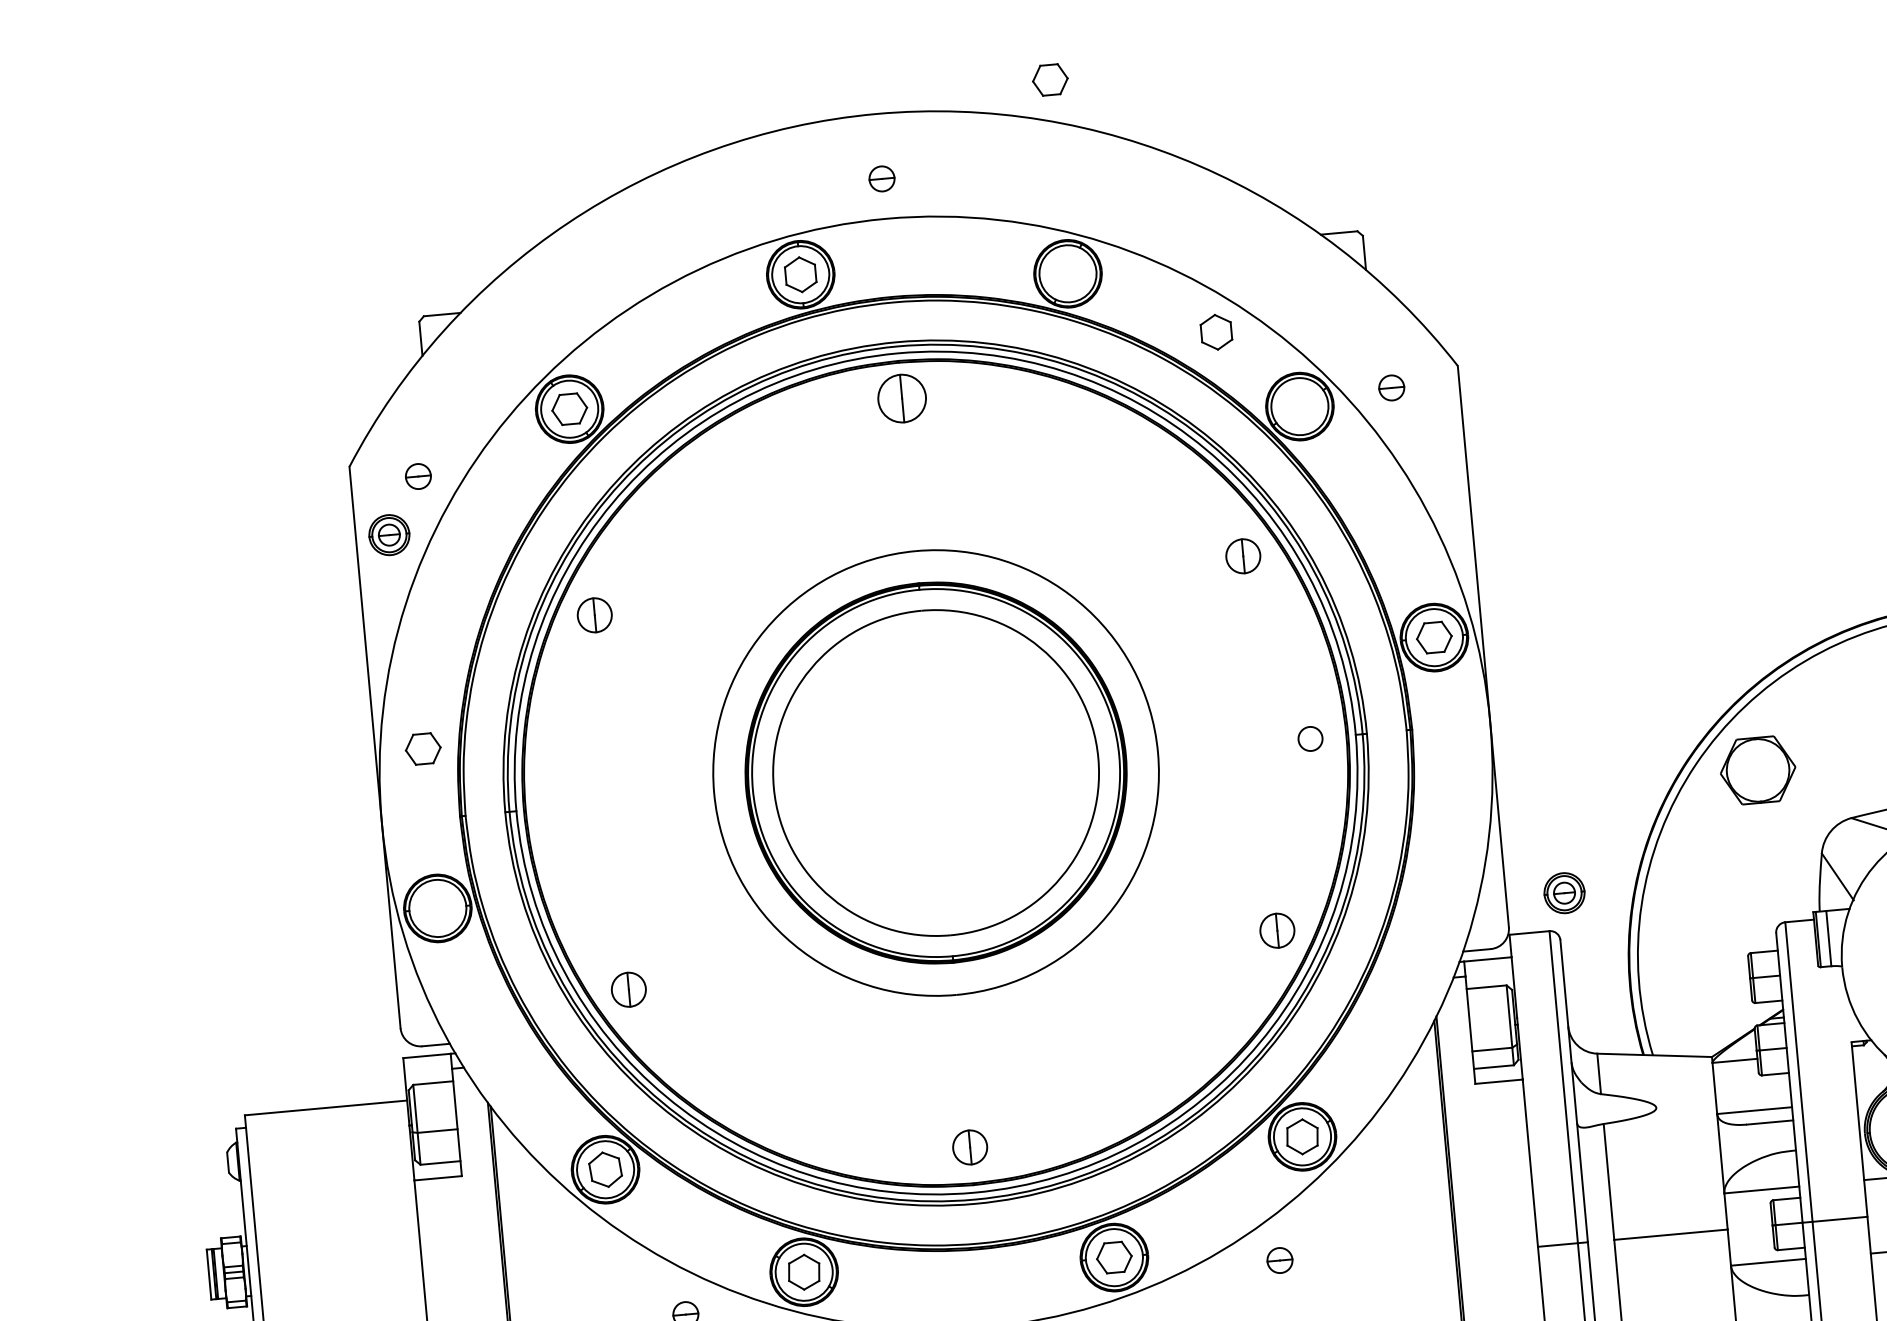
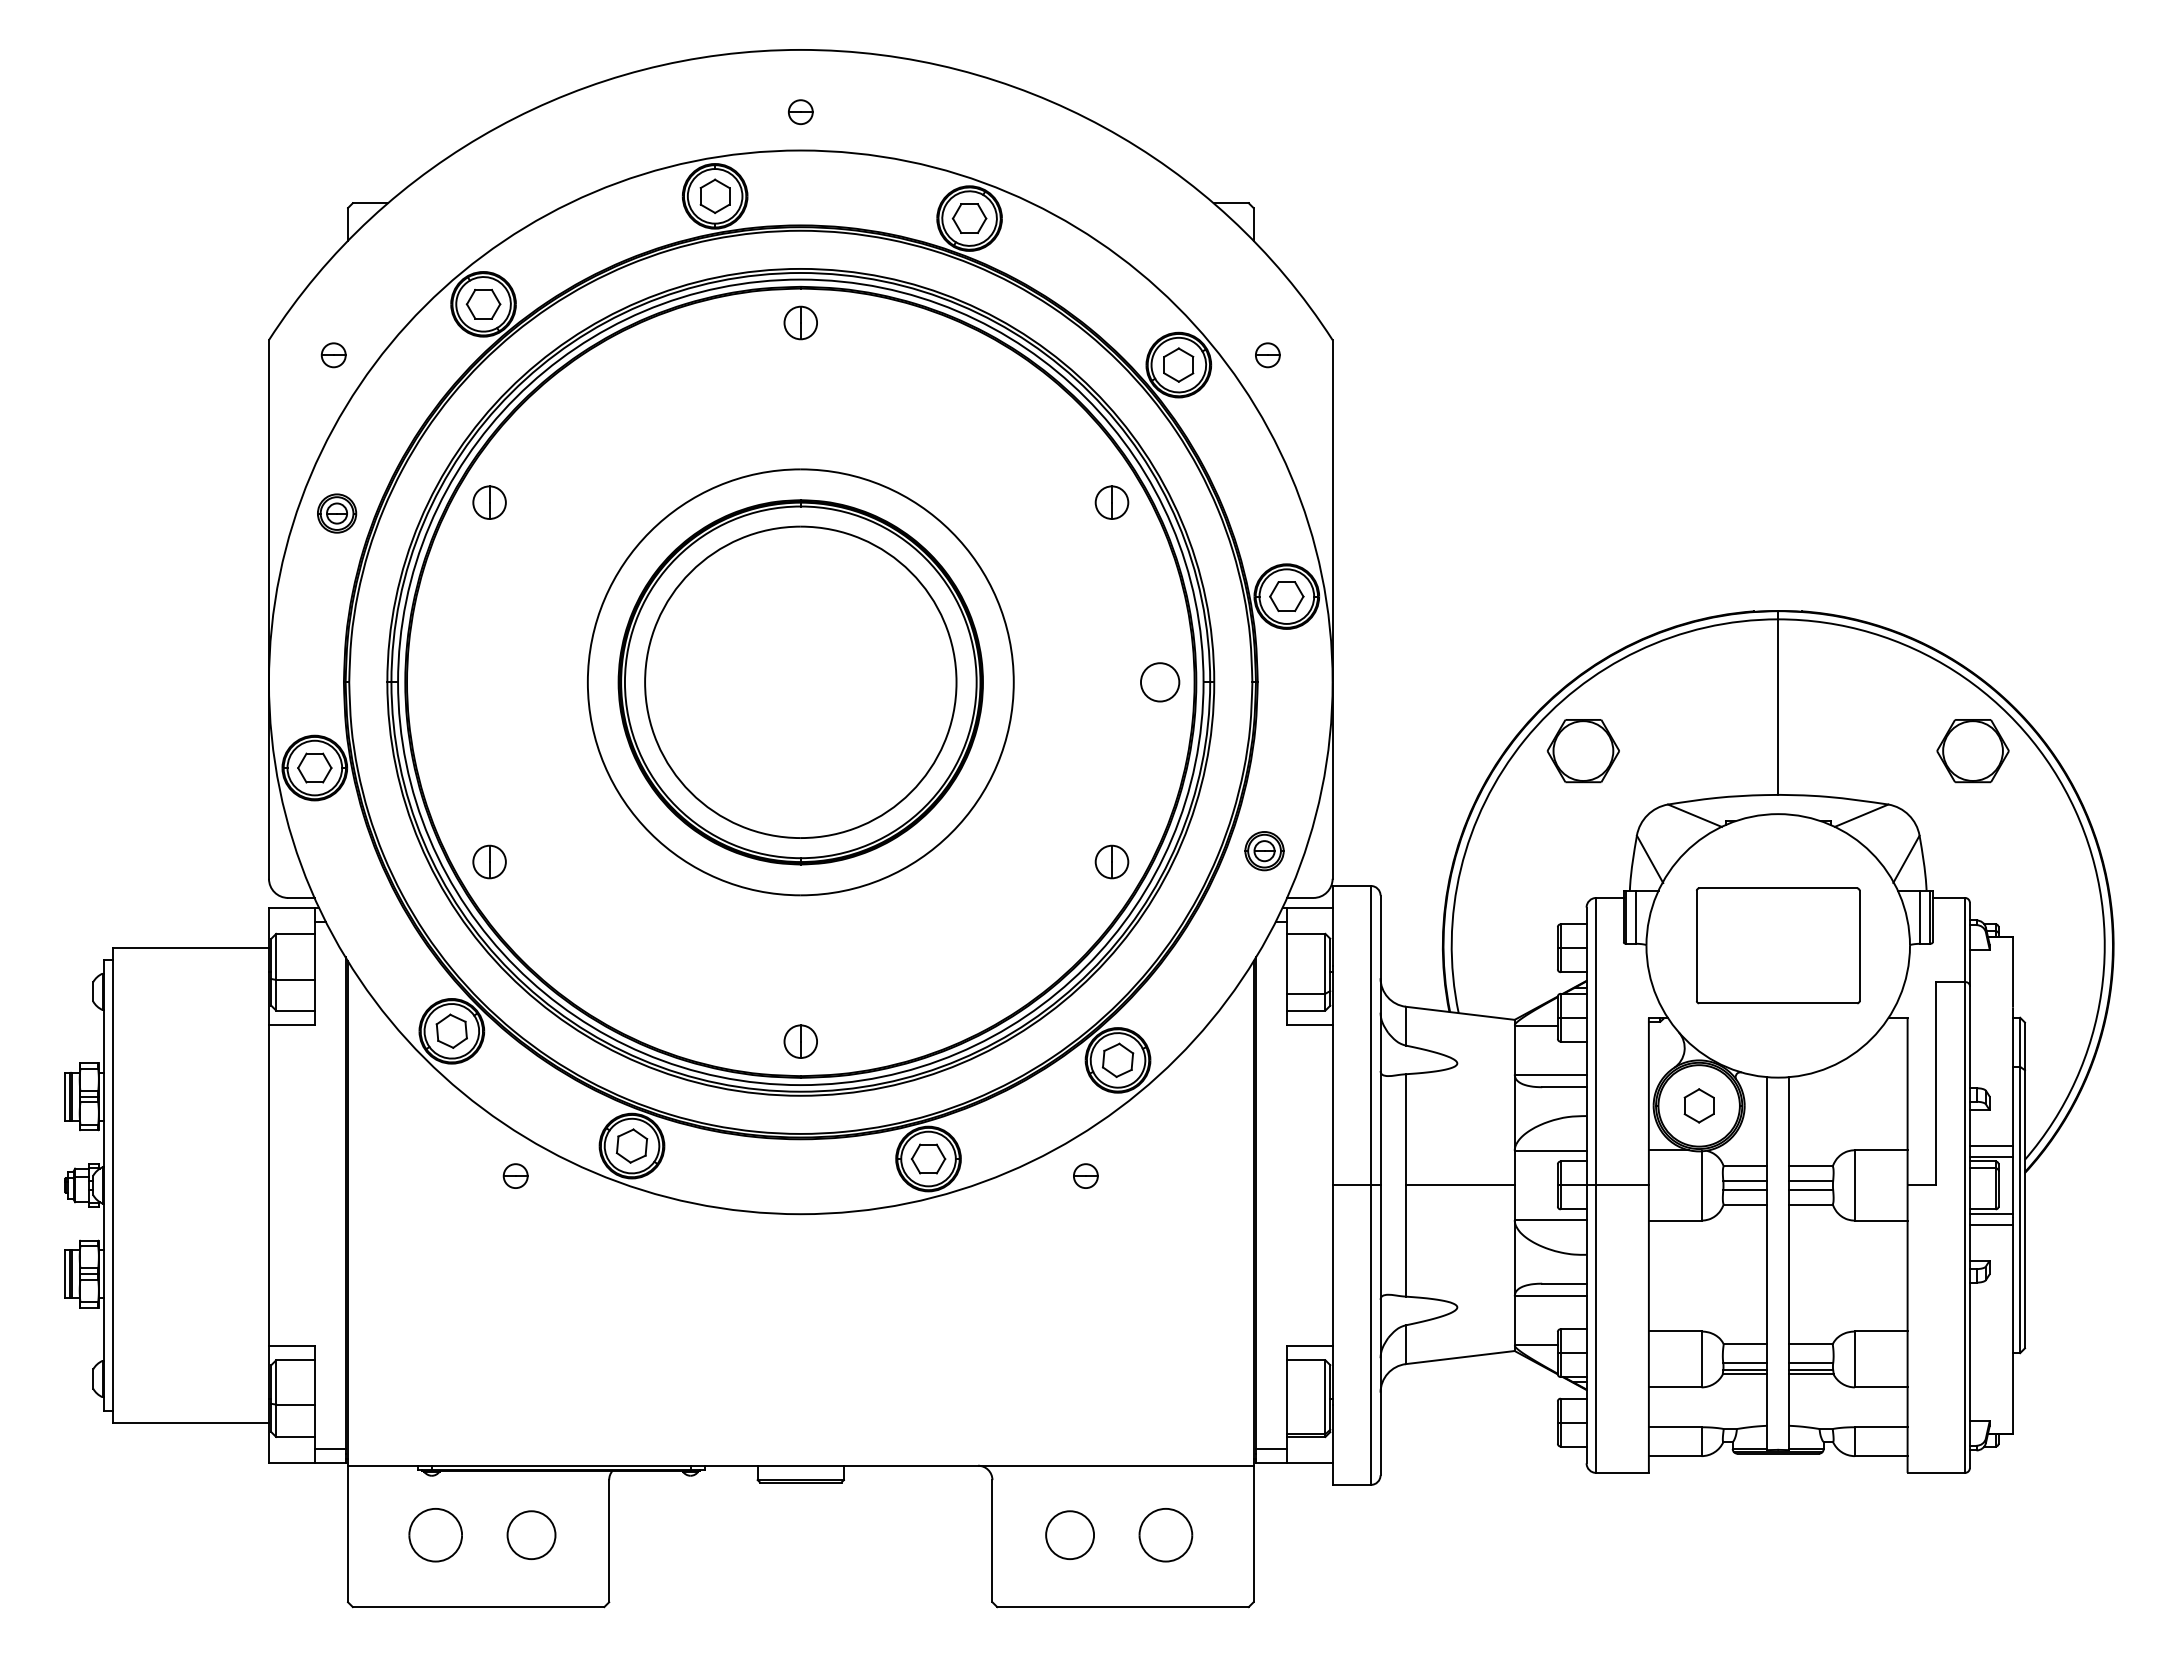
part: (1050, 79) -> (969, 218), moved
part: (1216, 331) -> (1178, 364), moved
part: (901, 398) -> (800, 322), size x0.71
part: (389, 535) -> (337, 513), moved
circle: (1309, 739) -> (1159, 682), size x1.67
part: (422, 748) -> (314, 767), moved
part: (1564, 893) -> (1264, 851), moved

